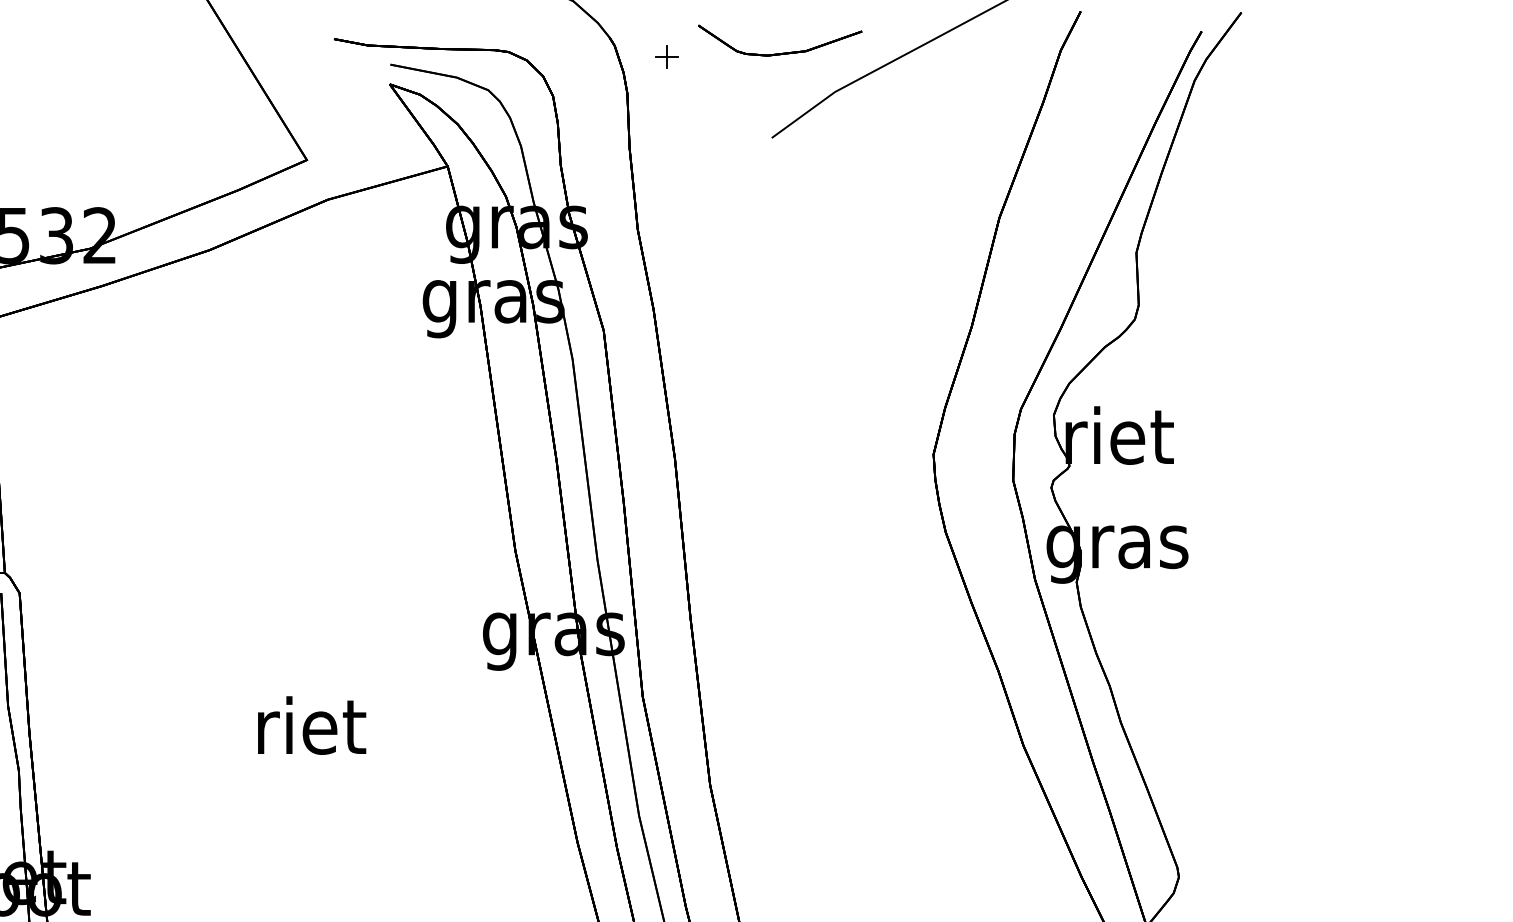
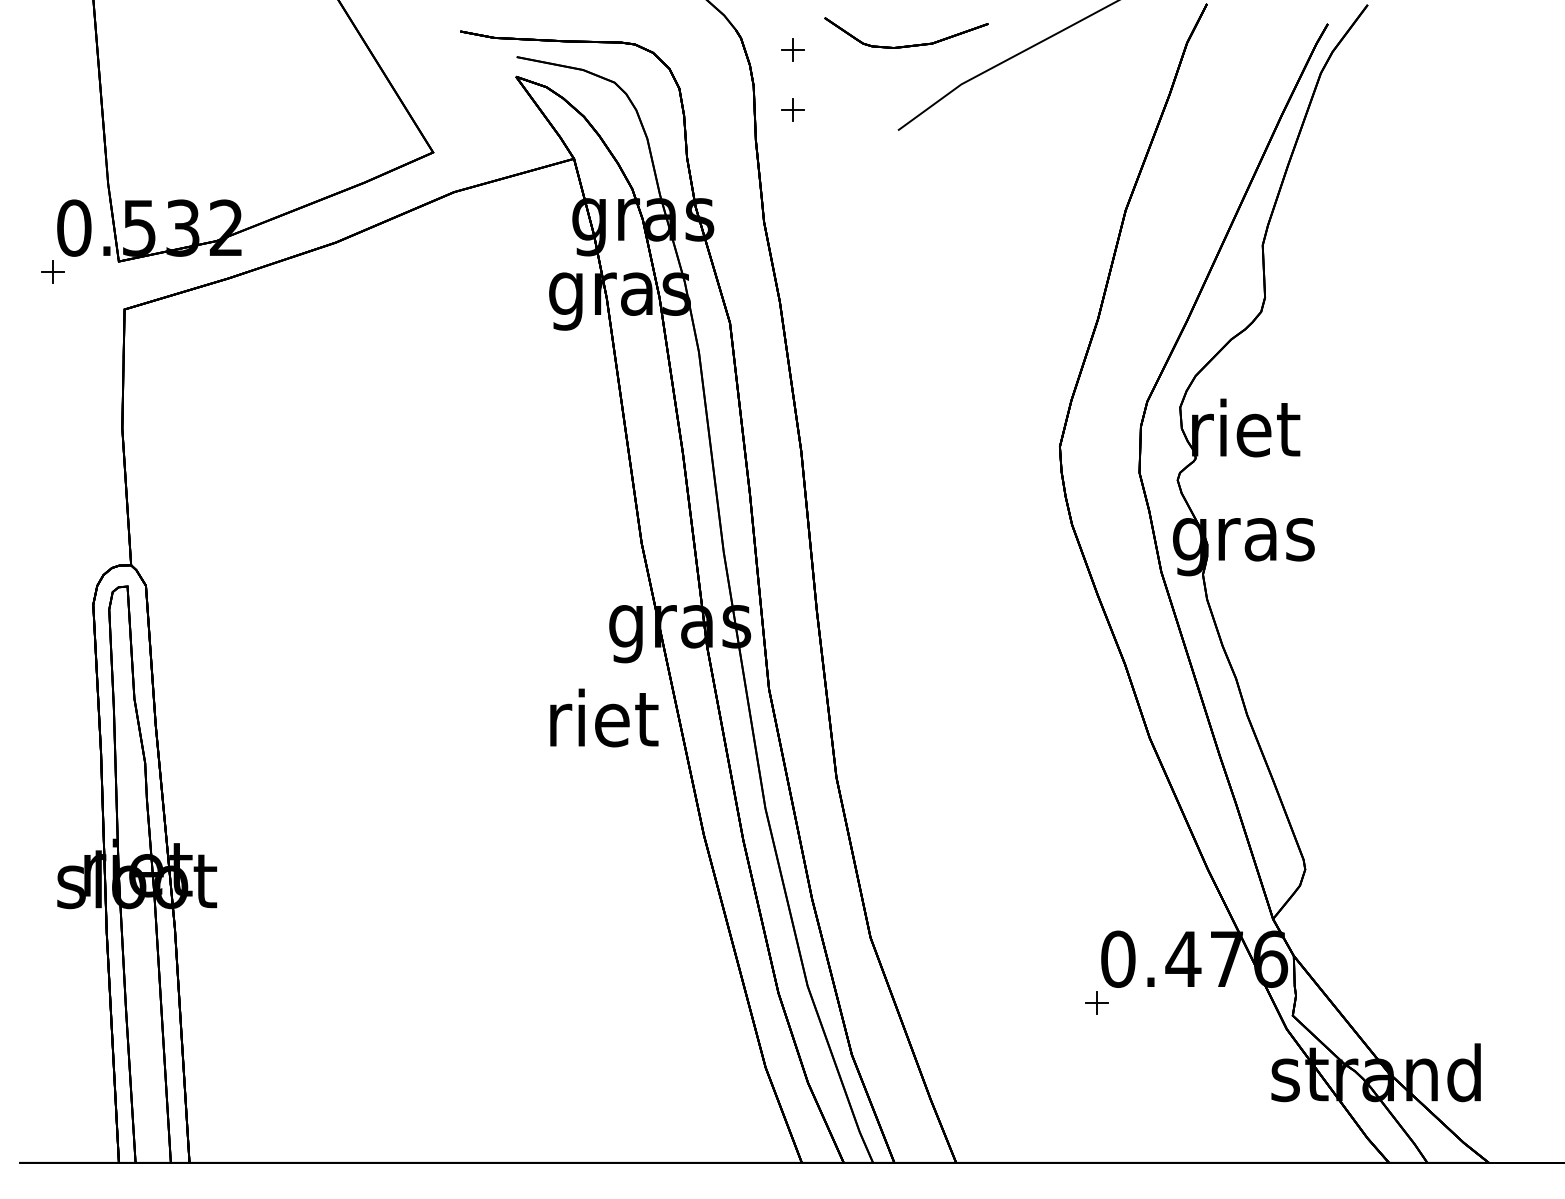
part: (666, 117) -> (792, 109), added
text: (312, 725) -> (604, 717), moved

